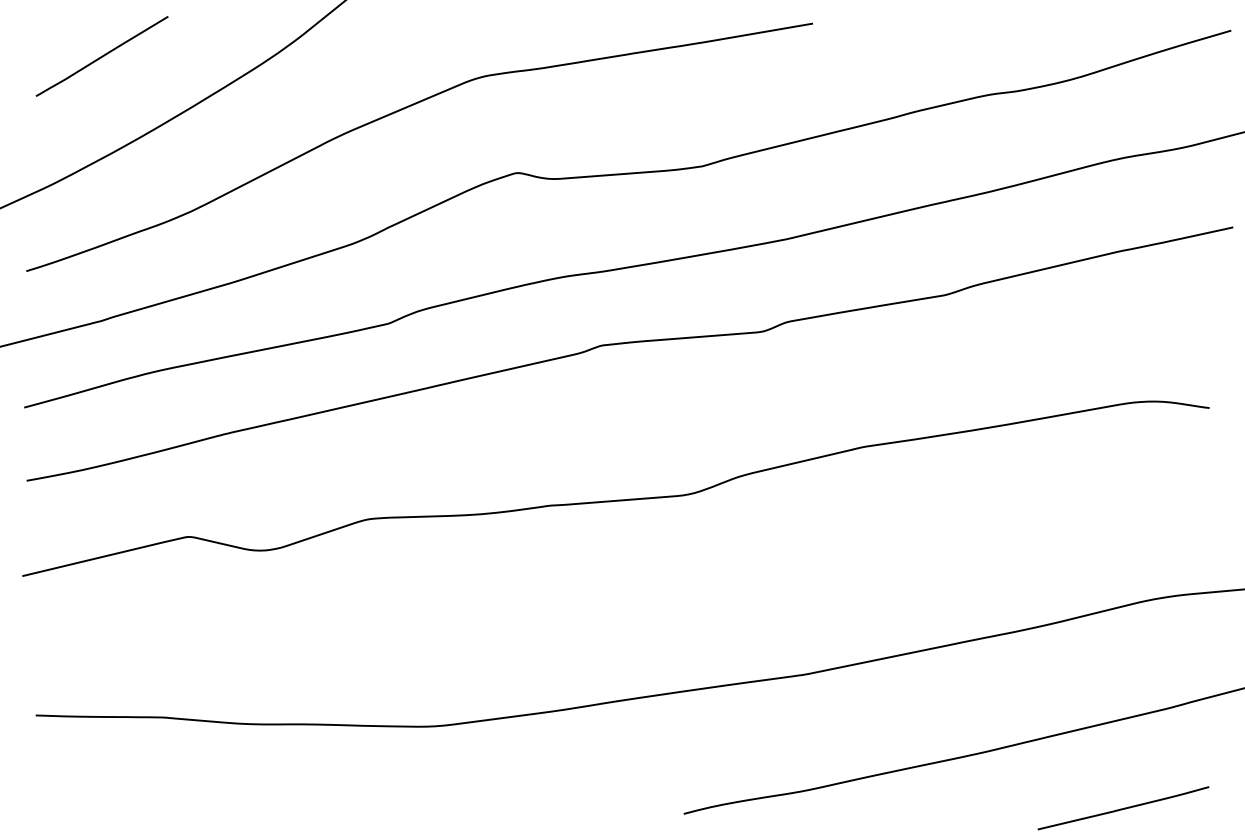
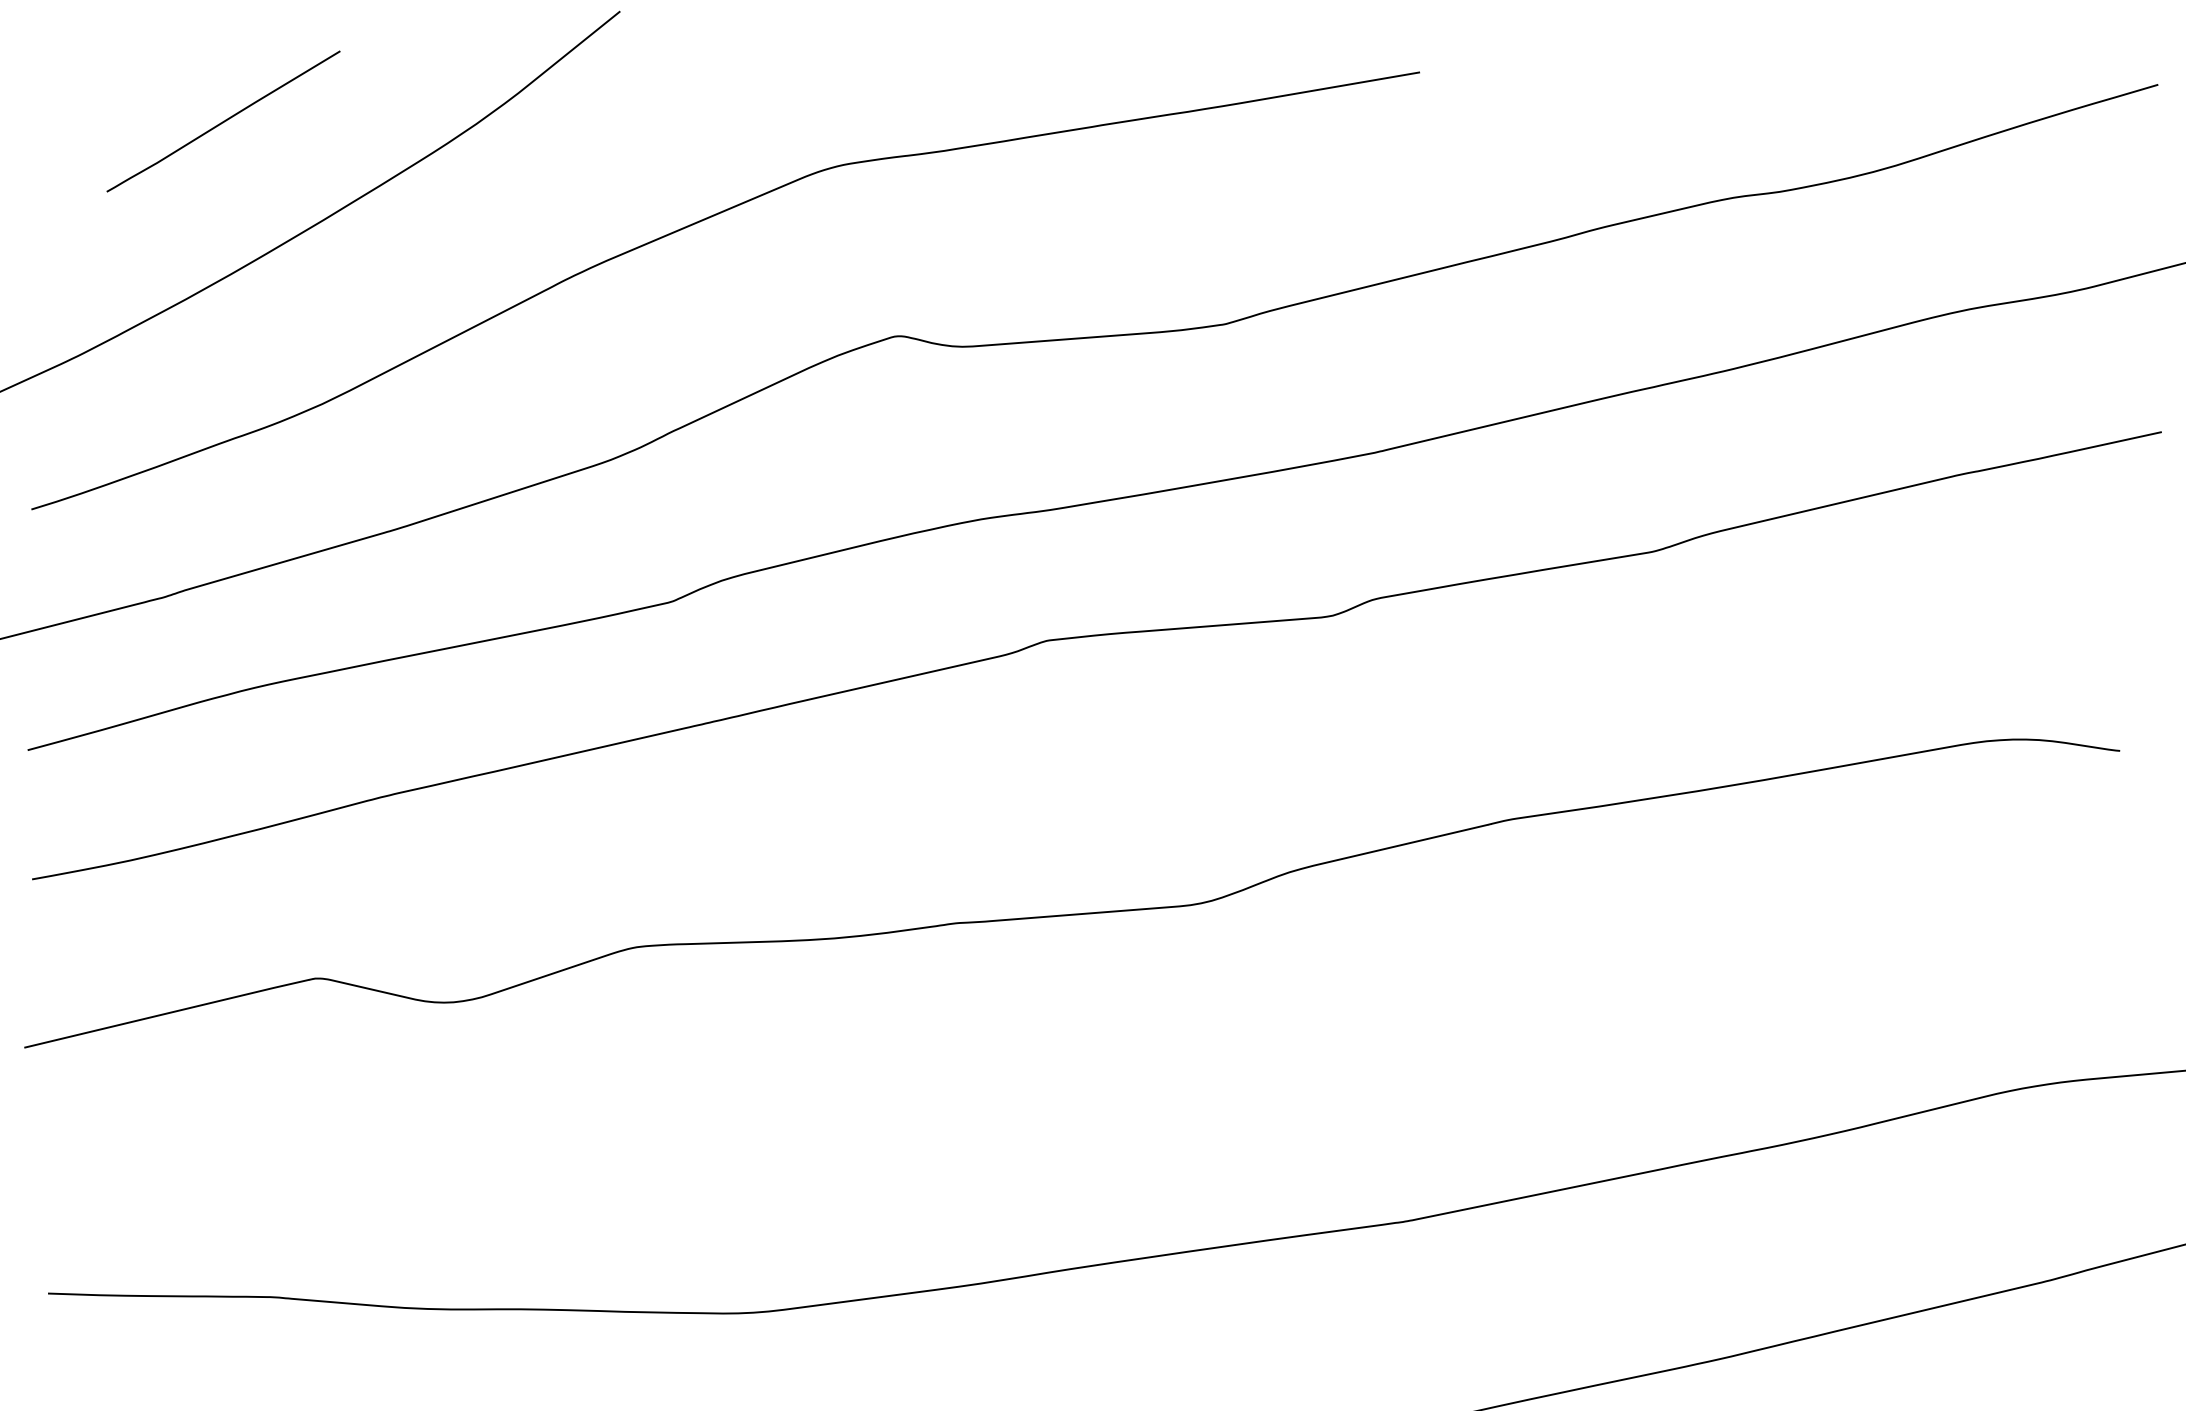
line: (101, 56) -> (222, 121), moved

